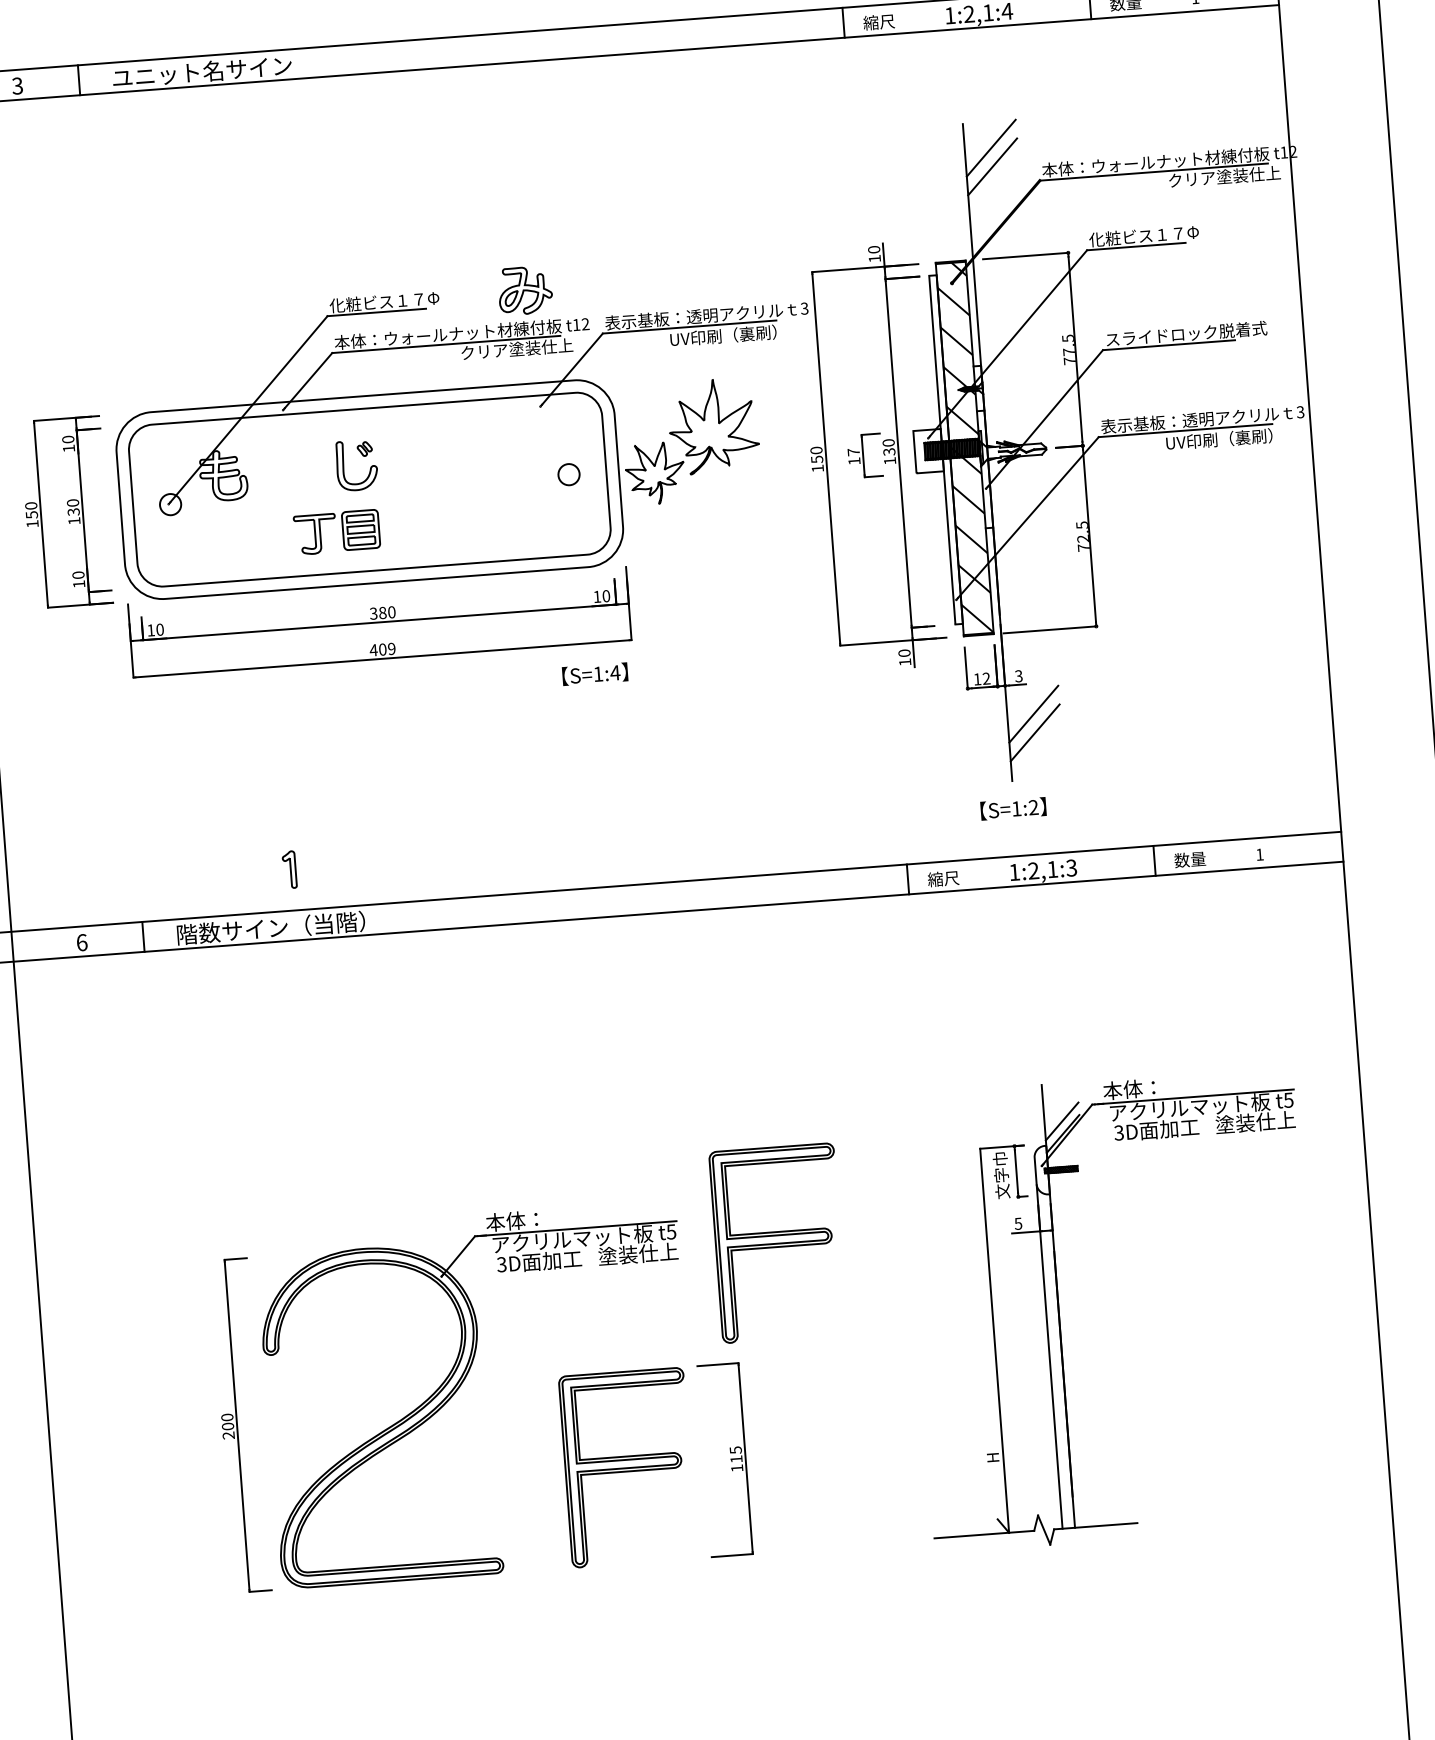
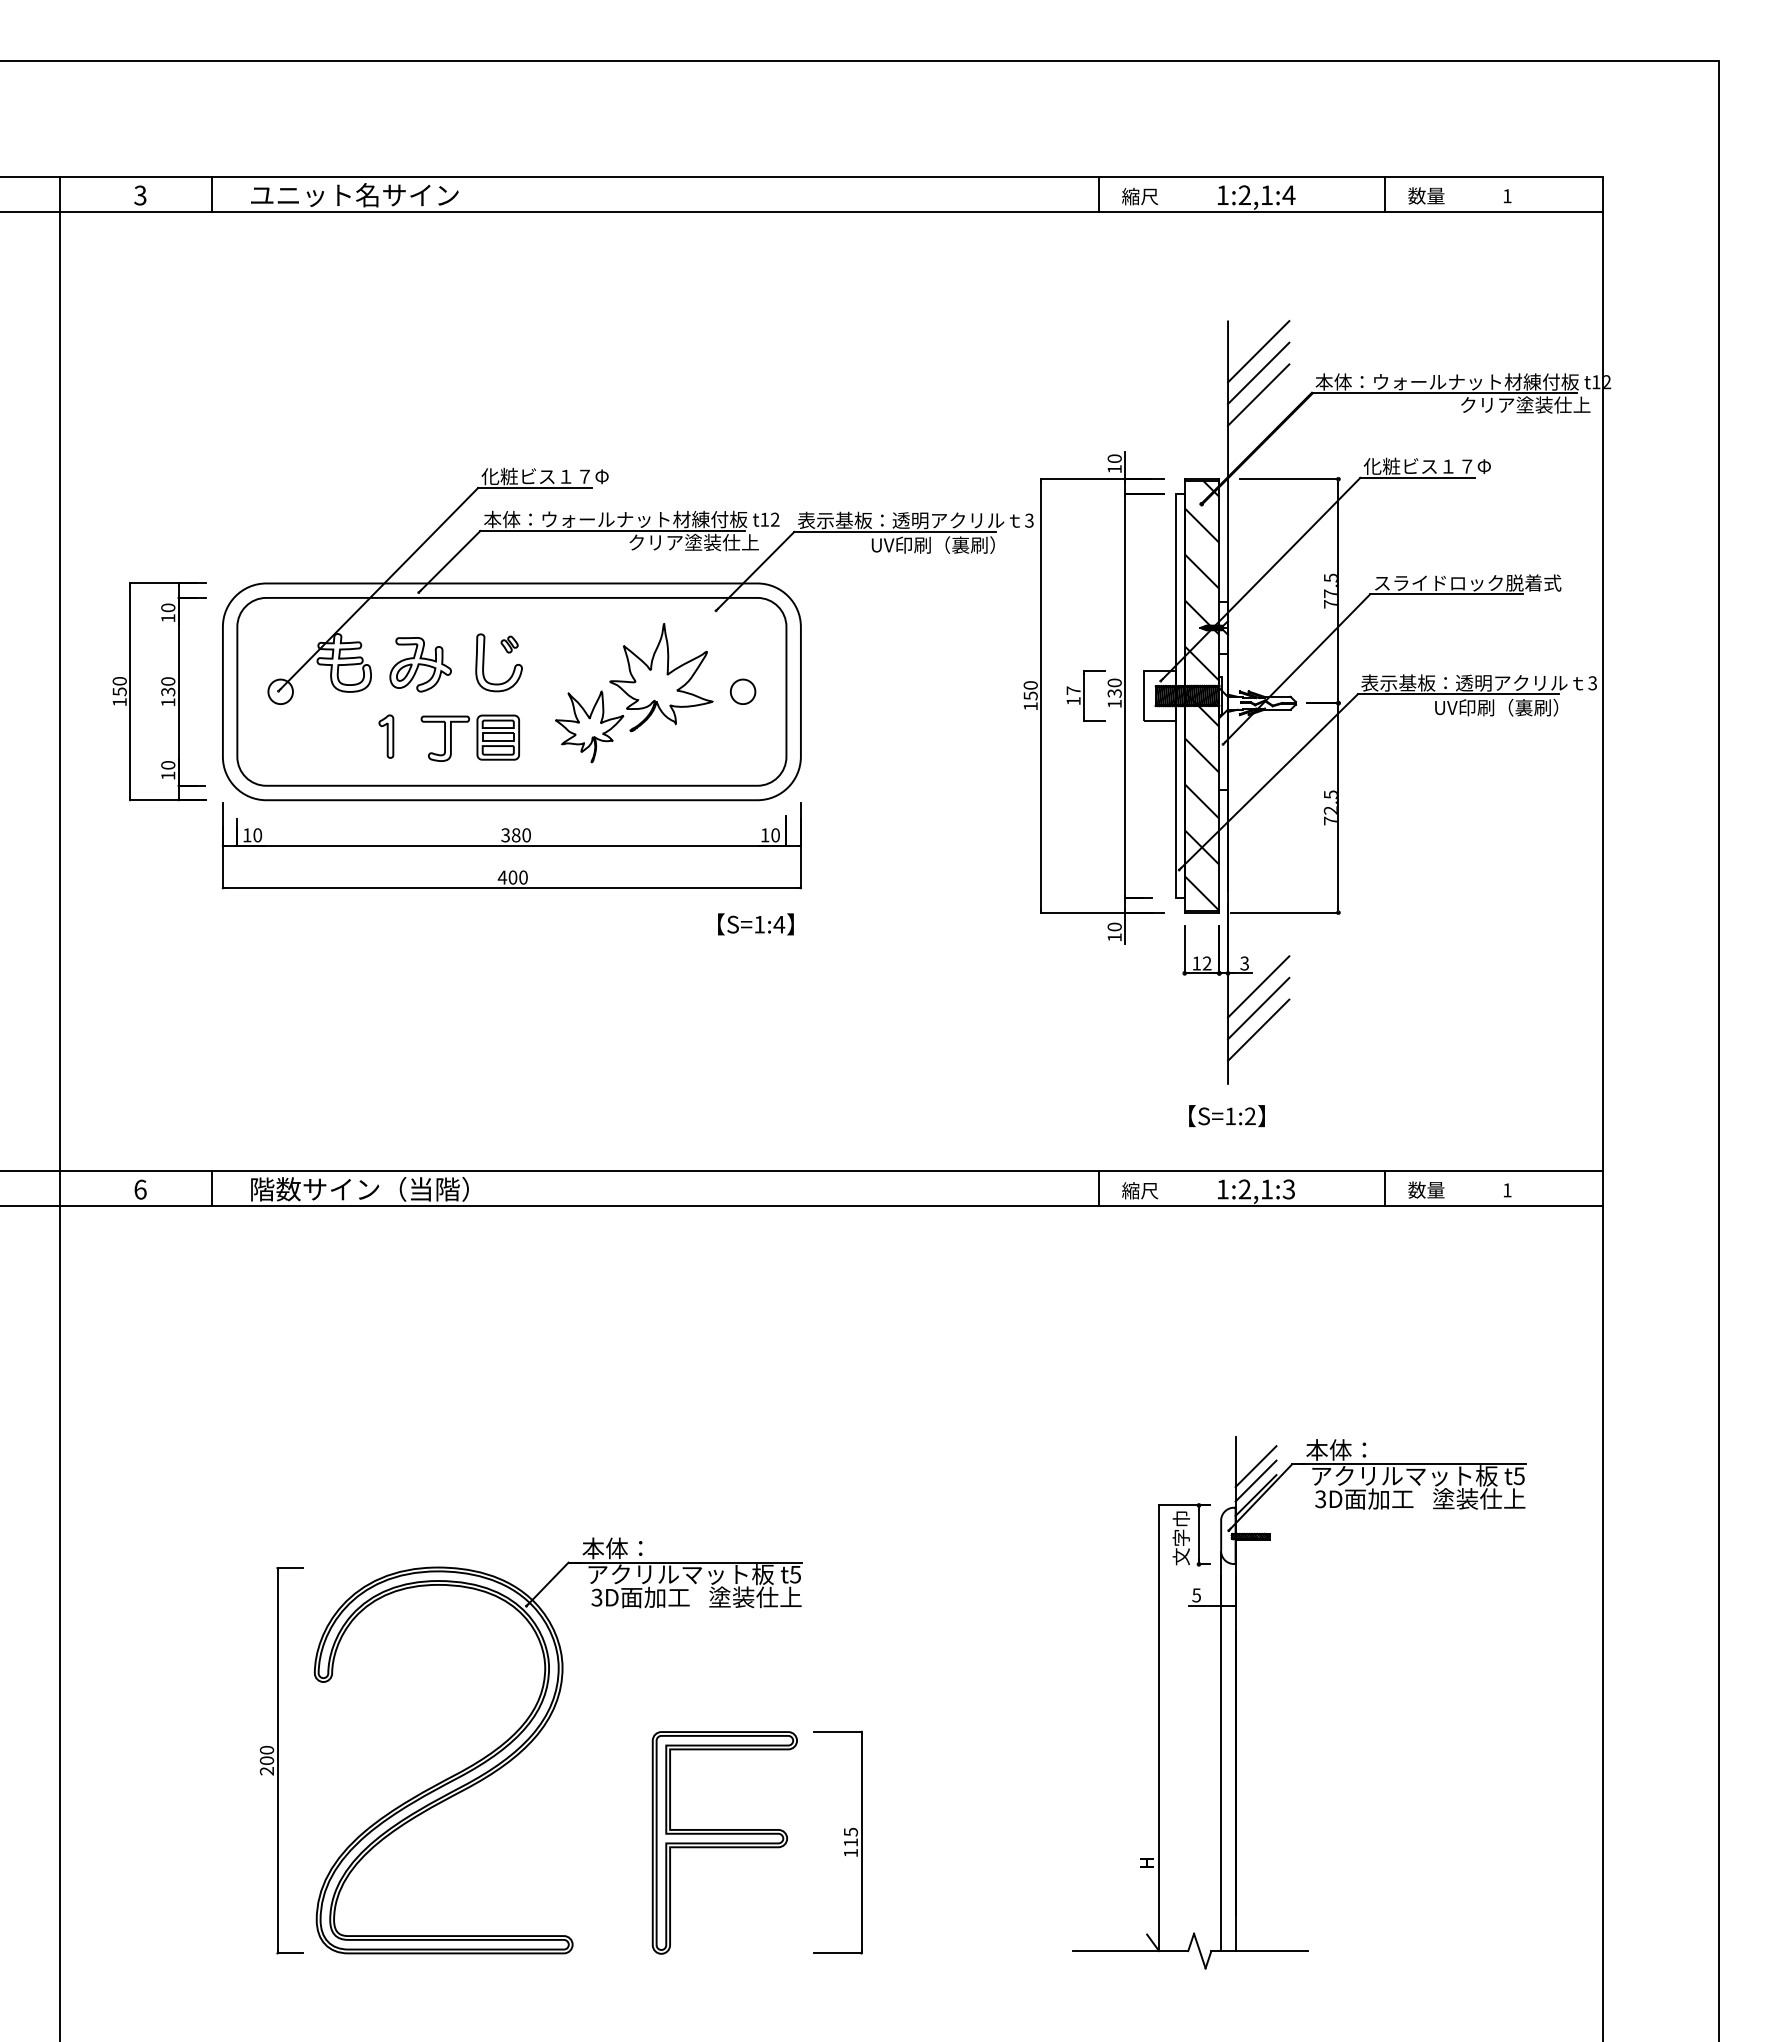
line: (993, 185) -> (1258, 394), added
part: (525, 290) -> (420, 664), moved
part: (691, 441) -> (634, 693), moved
text: (391, 648) -> (523, 877), 409 -> 400
line: (1032, 695) -> (1258, 986), added
part: (289, 869) -> (386, 736), moved
line: (1060, 1108) -> (1255, 1466), added
part: (777, 1242) -> (917, 1596), removed

